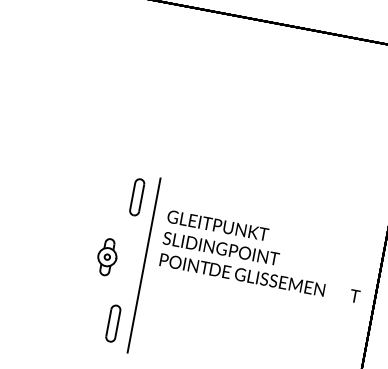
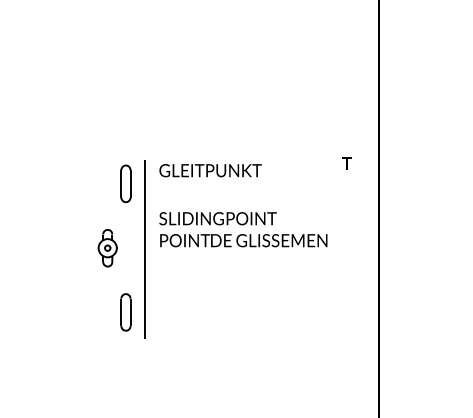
text: (217, 225) -> (210, 170), moved
text: (354, 295) -> (346, 163), moved

